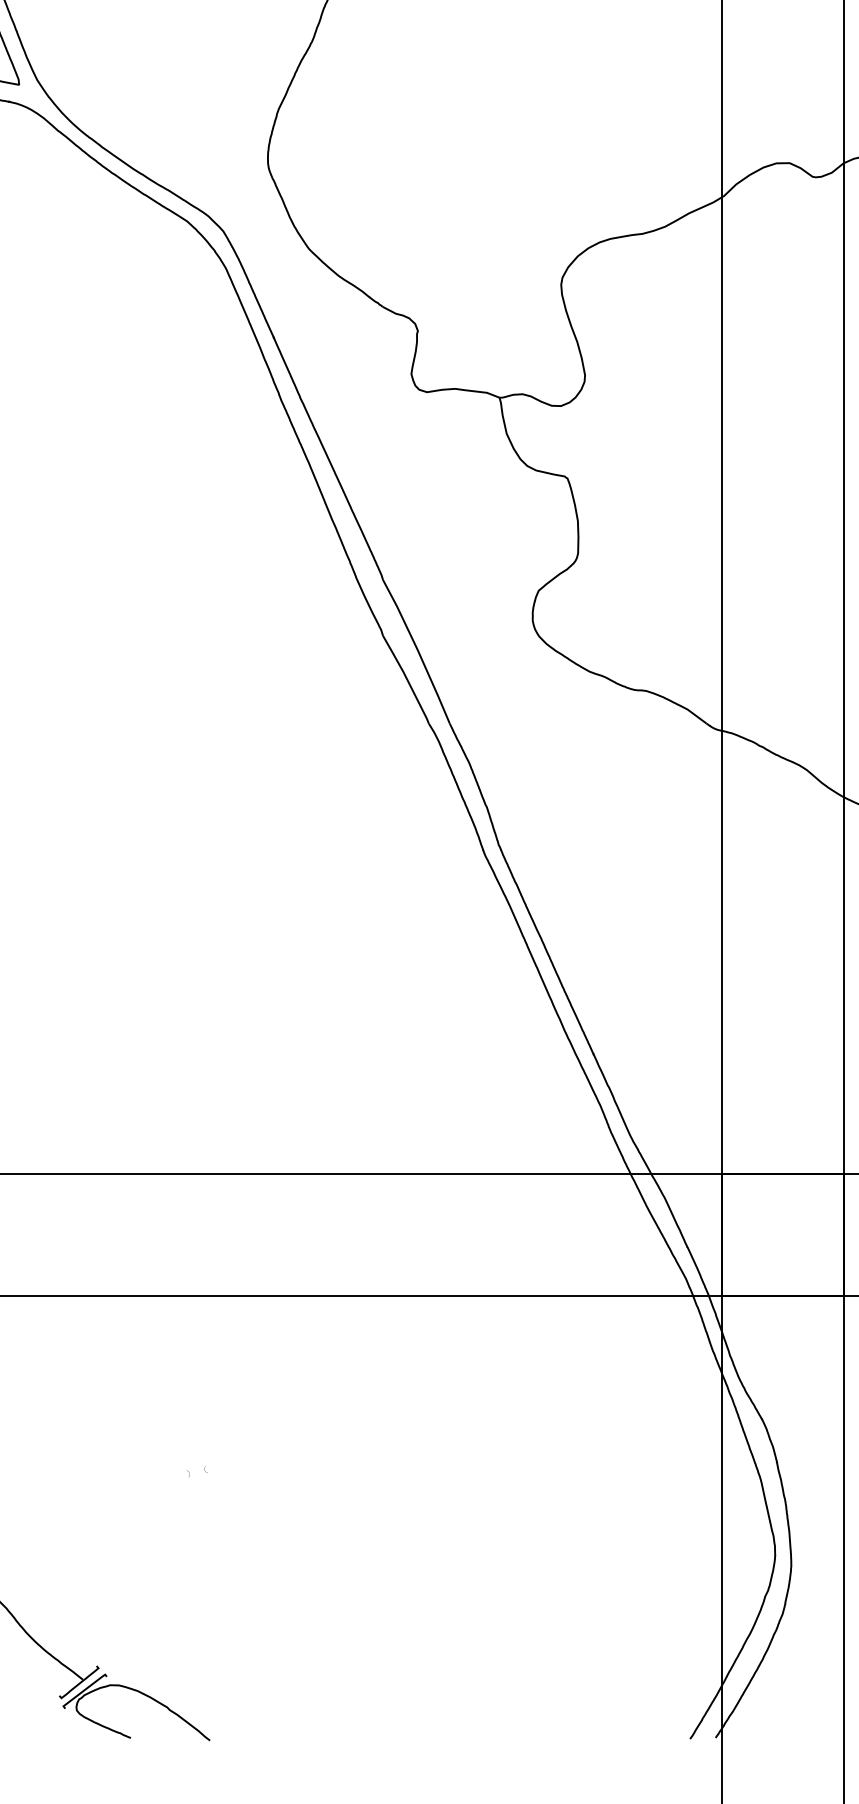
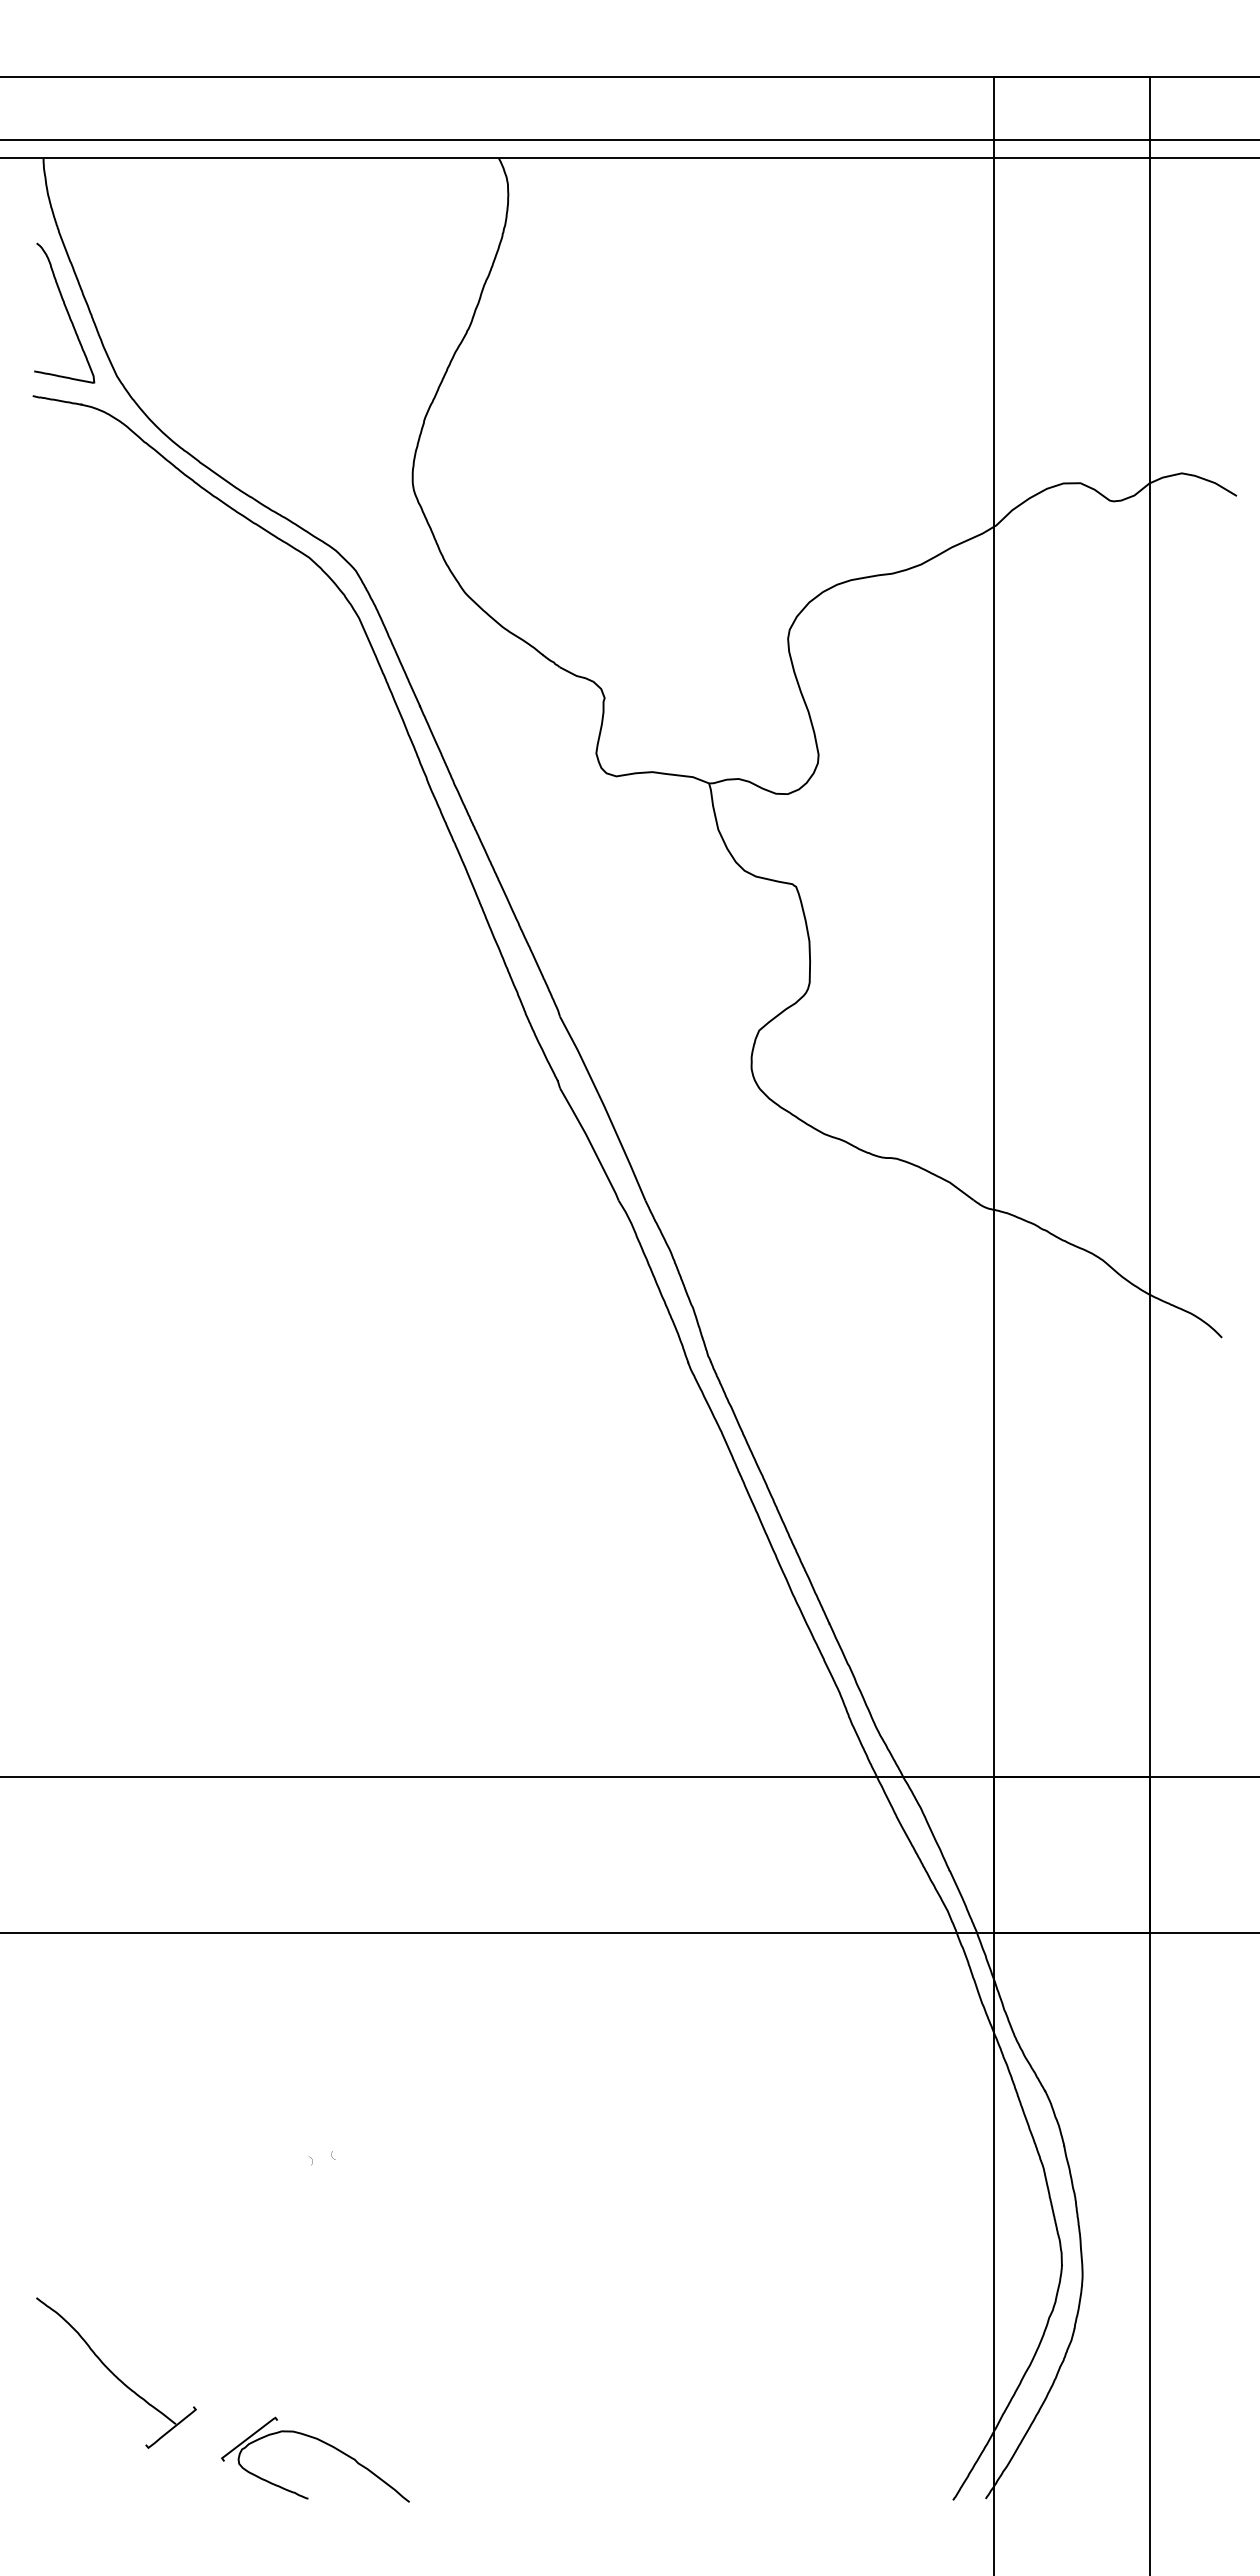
part: (142, 1694) -> (323, 2443), moved

